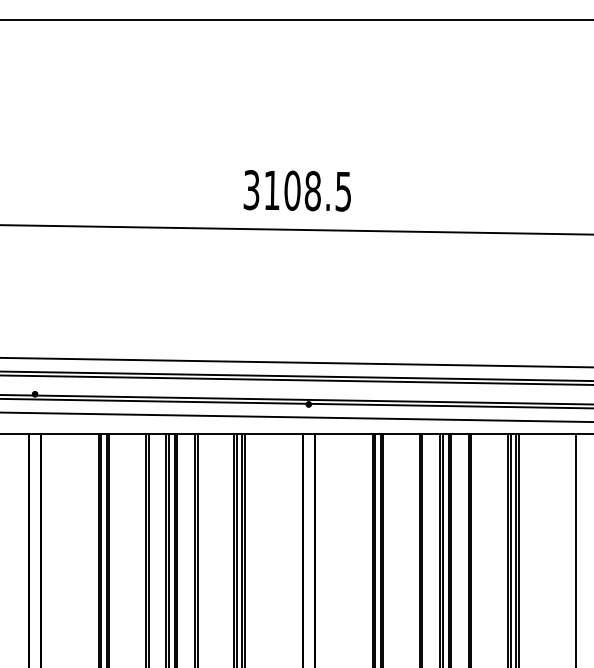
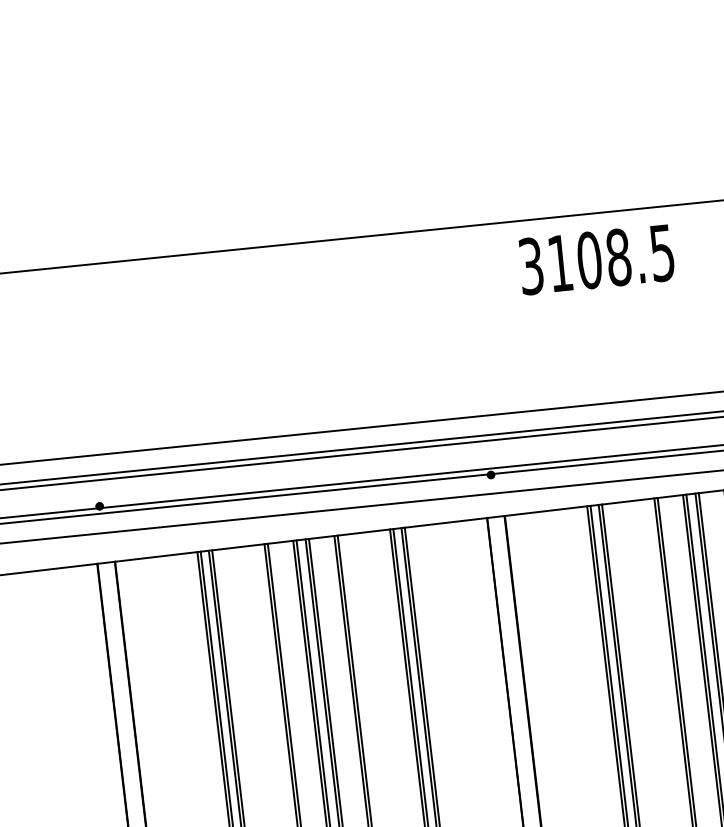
text: (296, 190) -> (595, 259), moved

